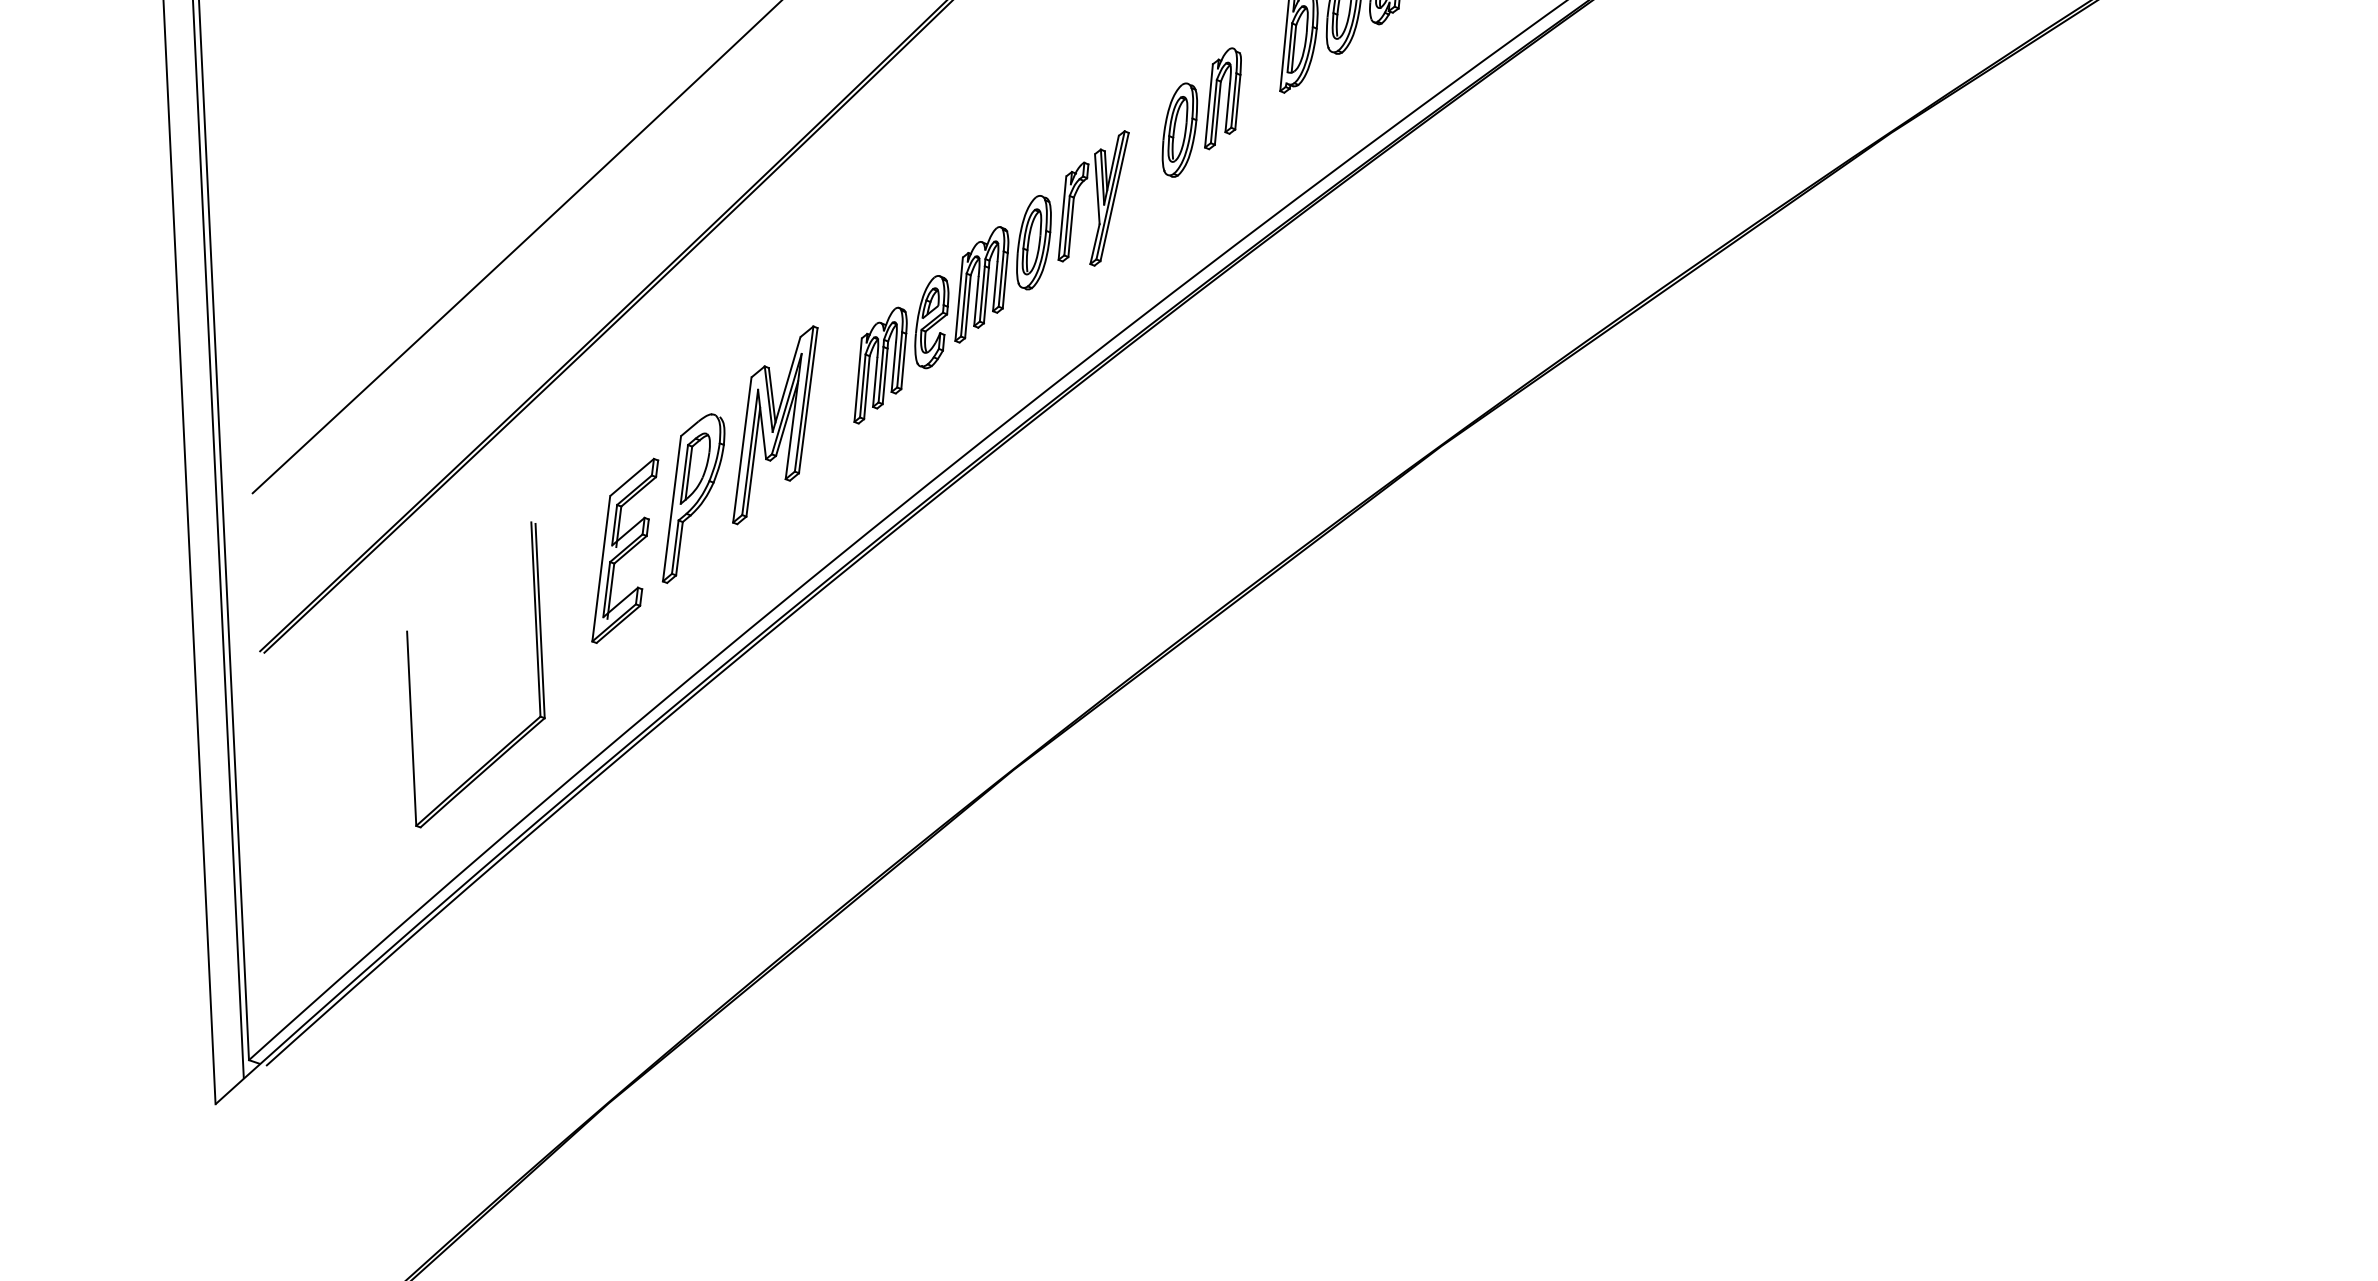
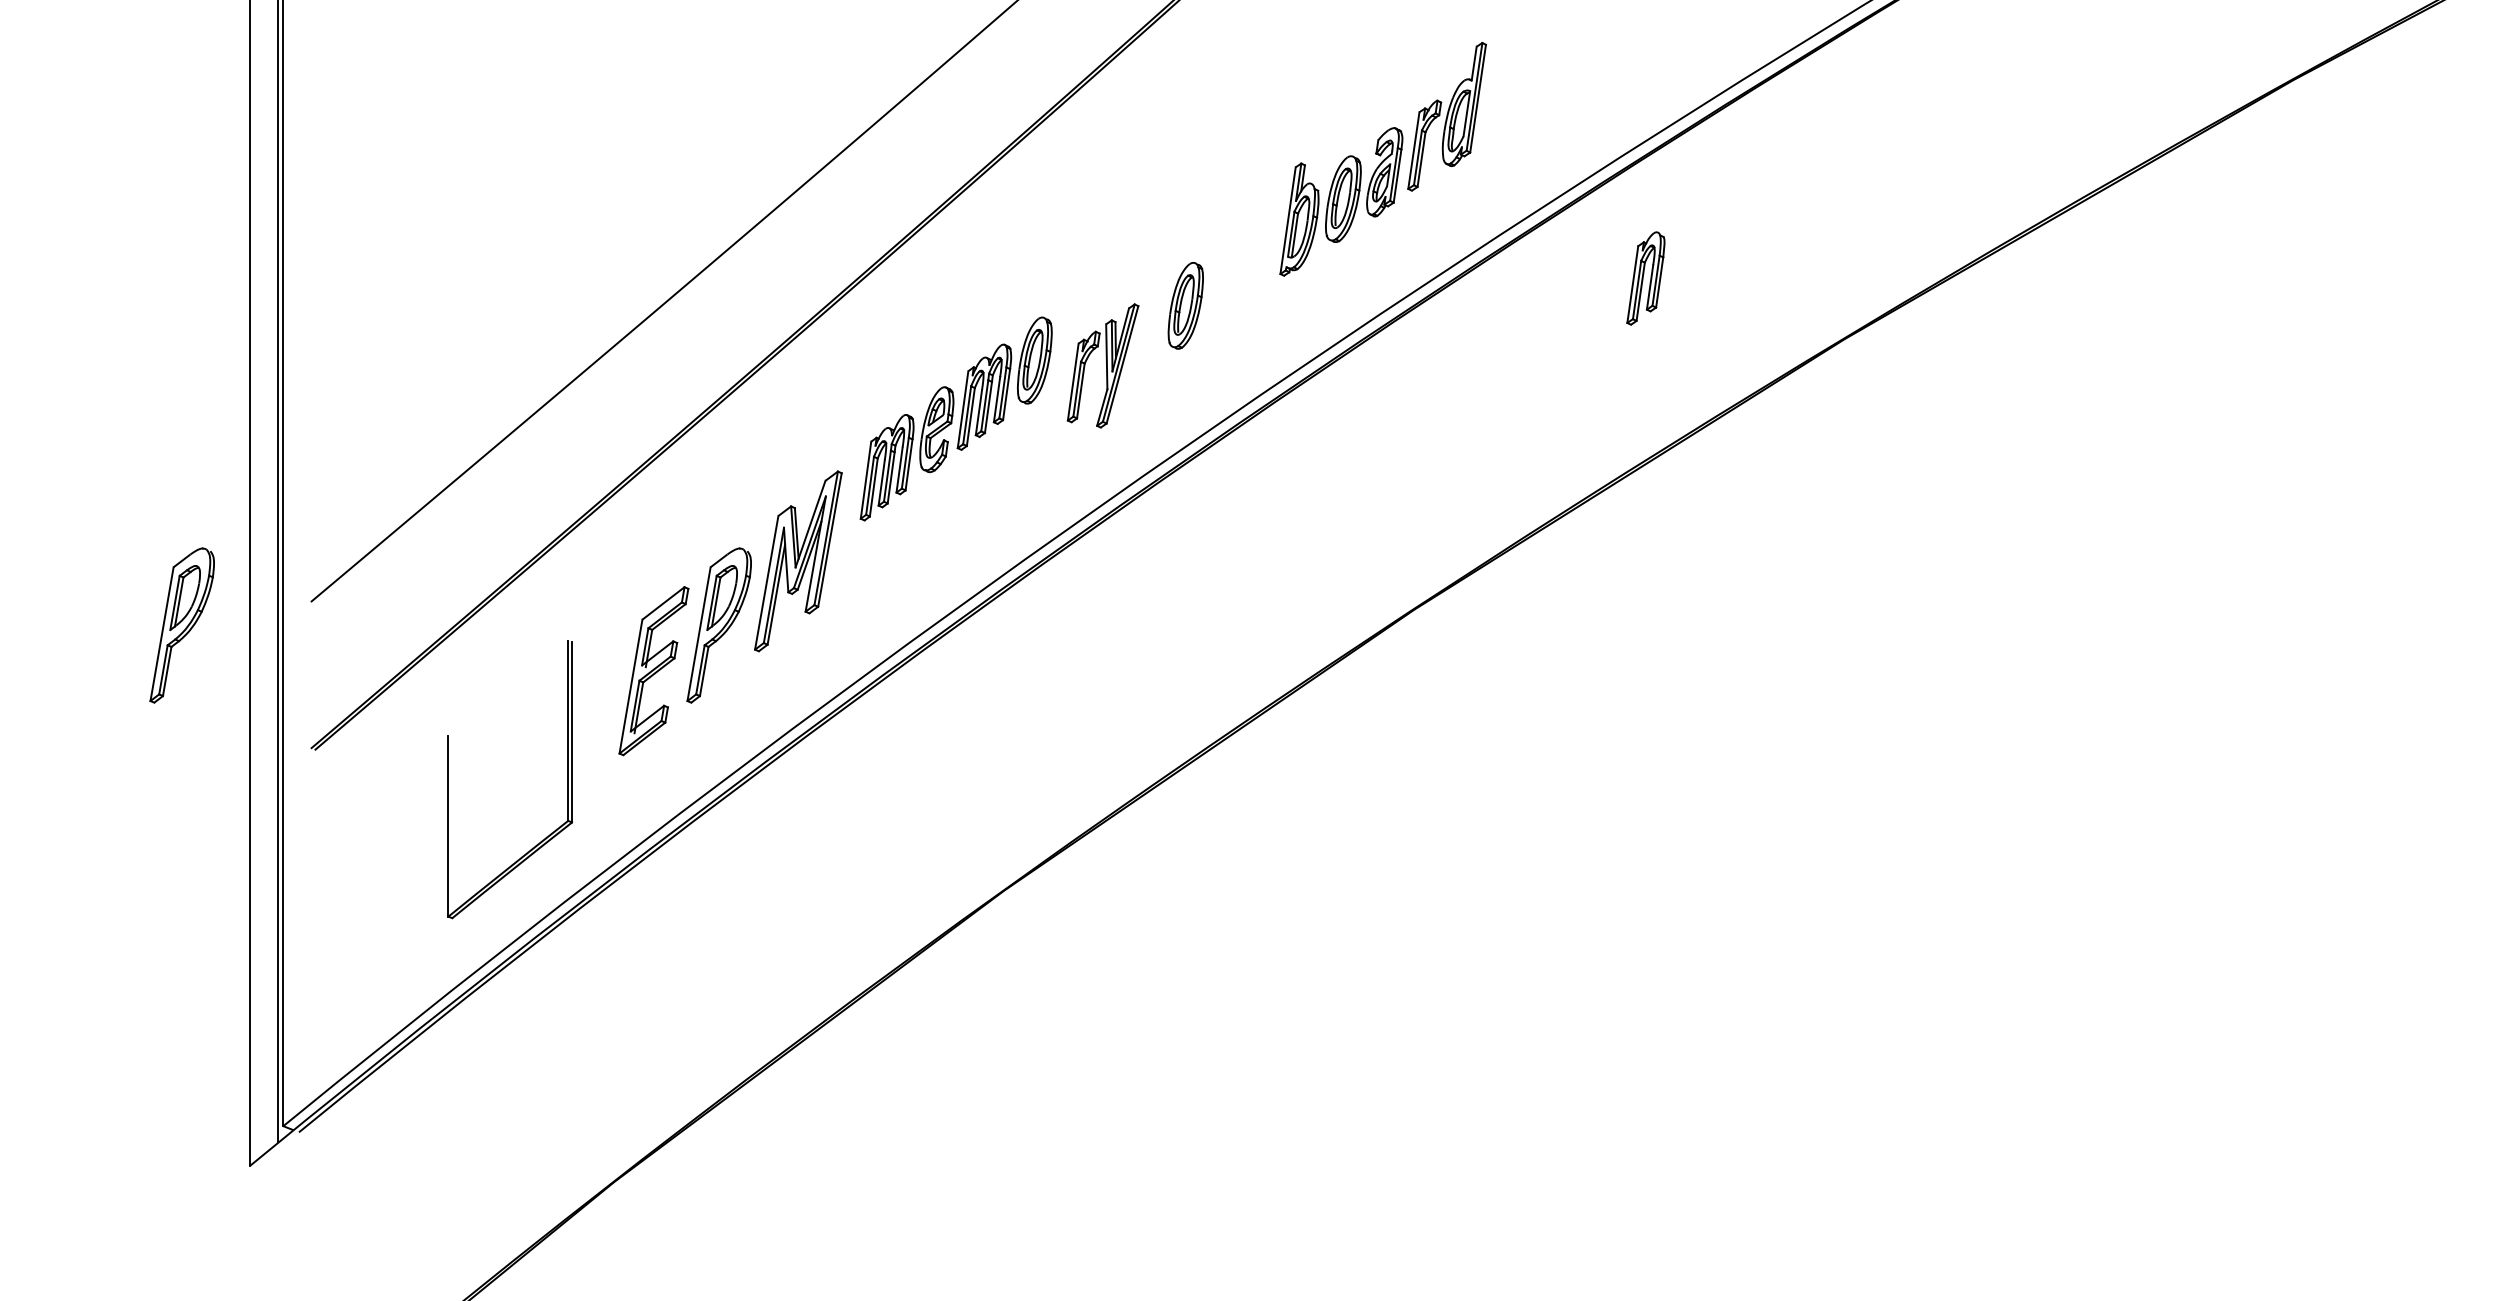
part: (1222, 98) -> (1645, 278), moved
part: (951, 309) -> (955, 418), moved
part: (113, 525) -> (181, 625), added

